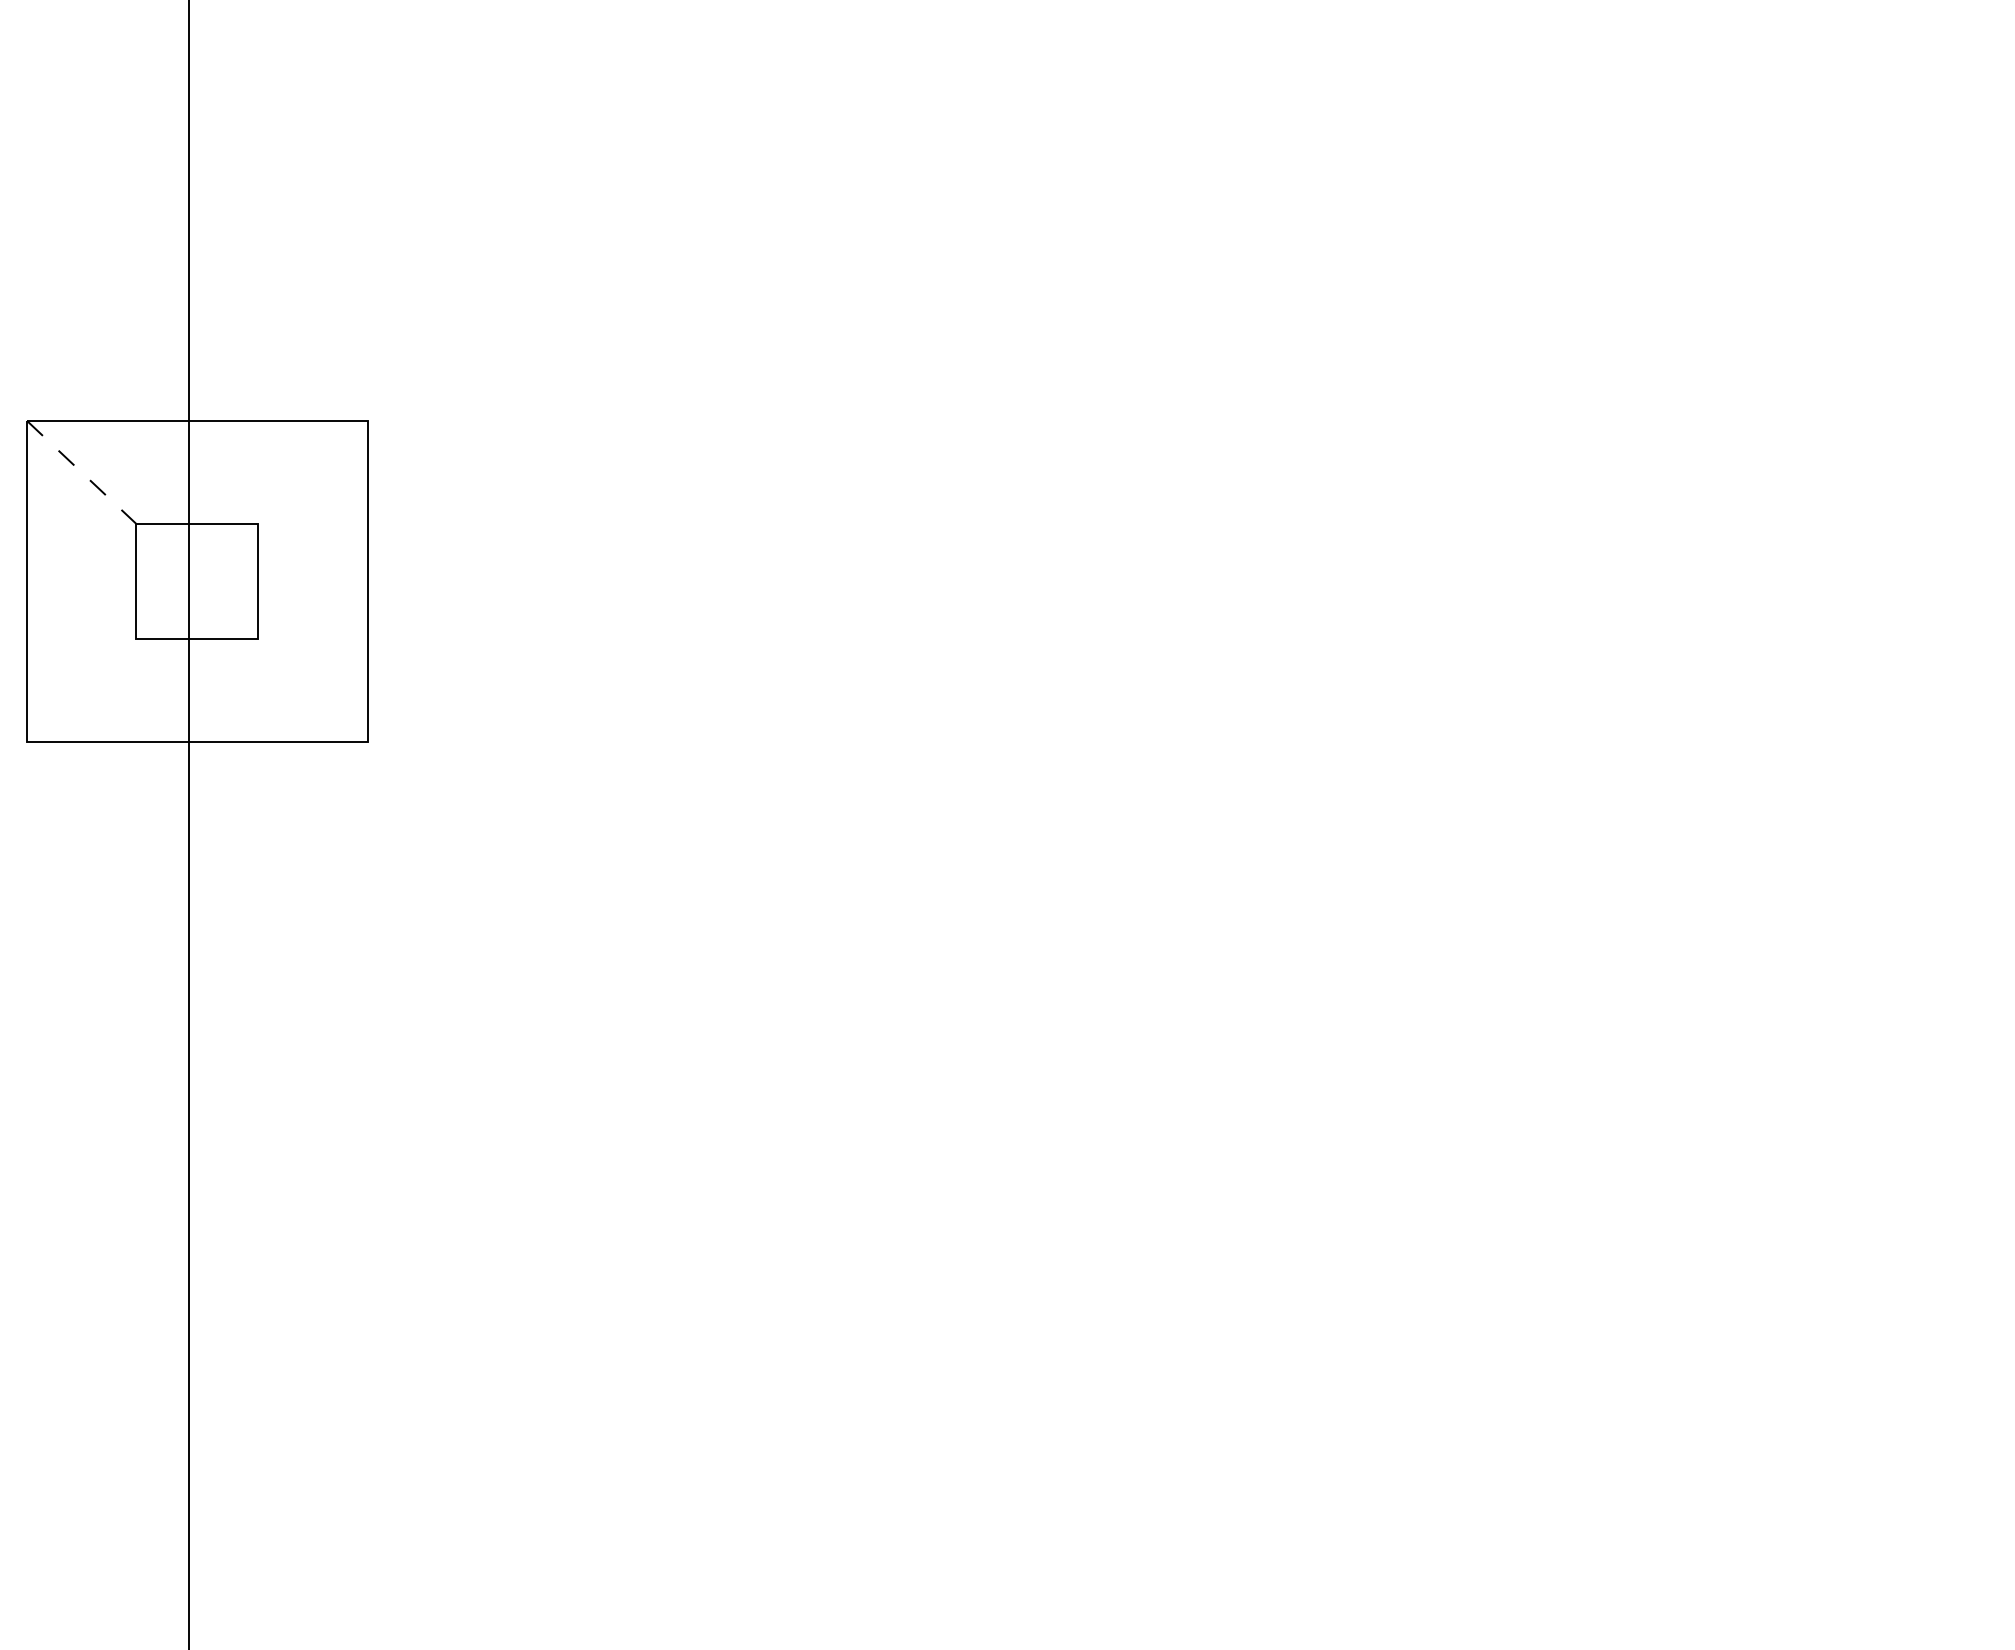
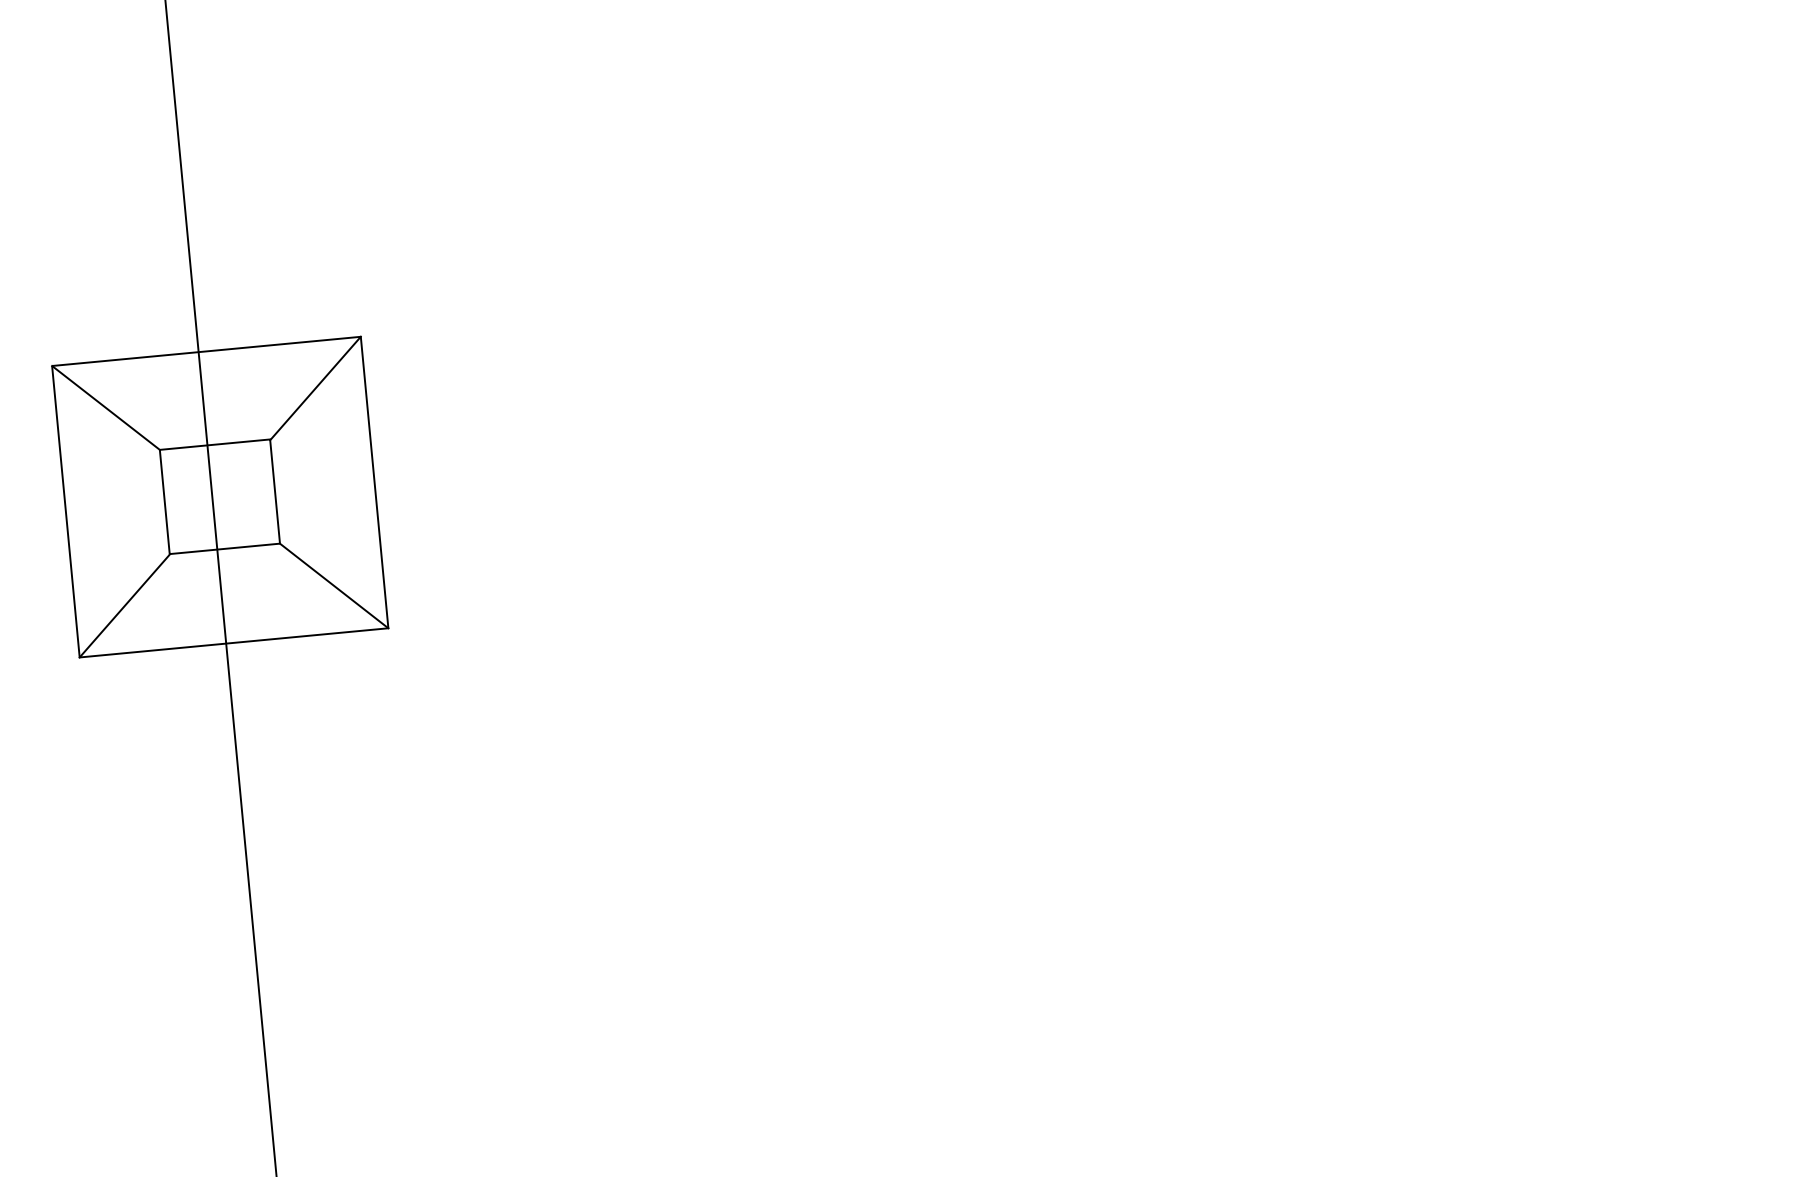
line: (81, 472) -> (105, 408), dashed -> solid
line: (312, 472) -> (315, 388), added
line: (81, 690) -> (124, 605), added
line: (312, 690) -> (334, 585), added

